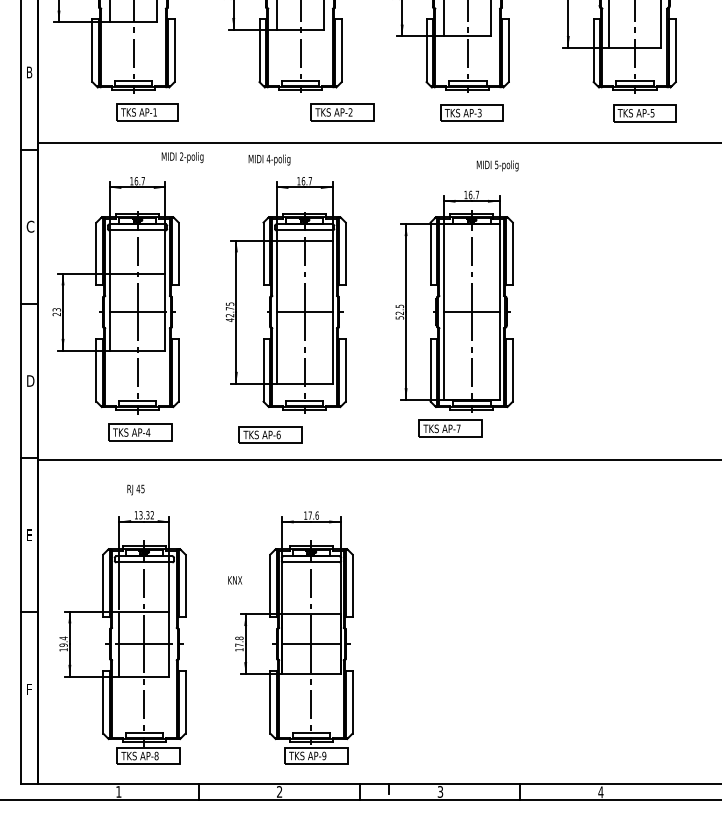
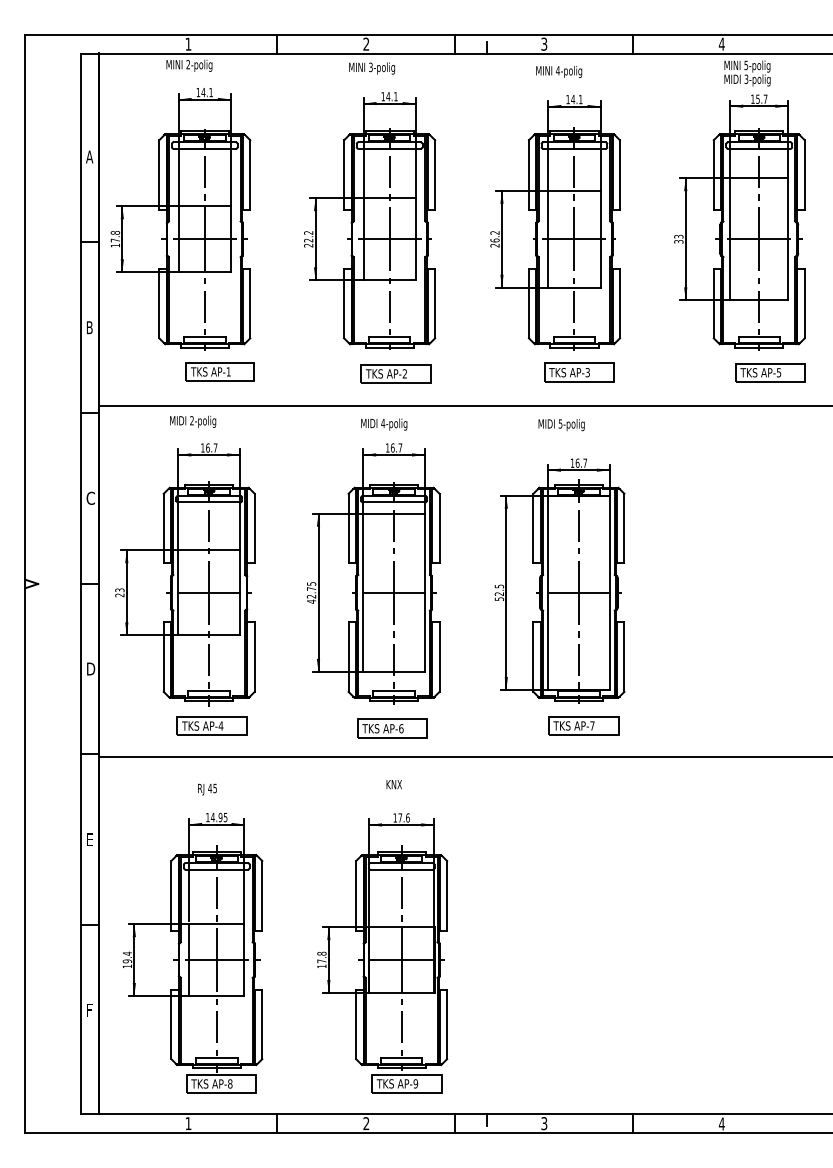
part: (342, 112) -> (395, 373), moved
text: (183, 157) -> (193, 421), moved
text: (269, 159) -> (384, 424), moved
text: (497, 166) -> (561, 425), moved
part: (450, 428) -> (583, 725), moved
part: (270, 434) -> (392, 728), moved
text: (145, 515) -> (218, 817), 13.32 -> 14.95
text: (234, 580) -> (393, 784), moved

